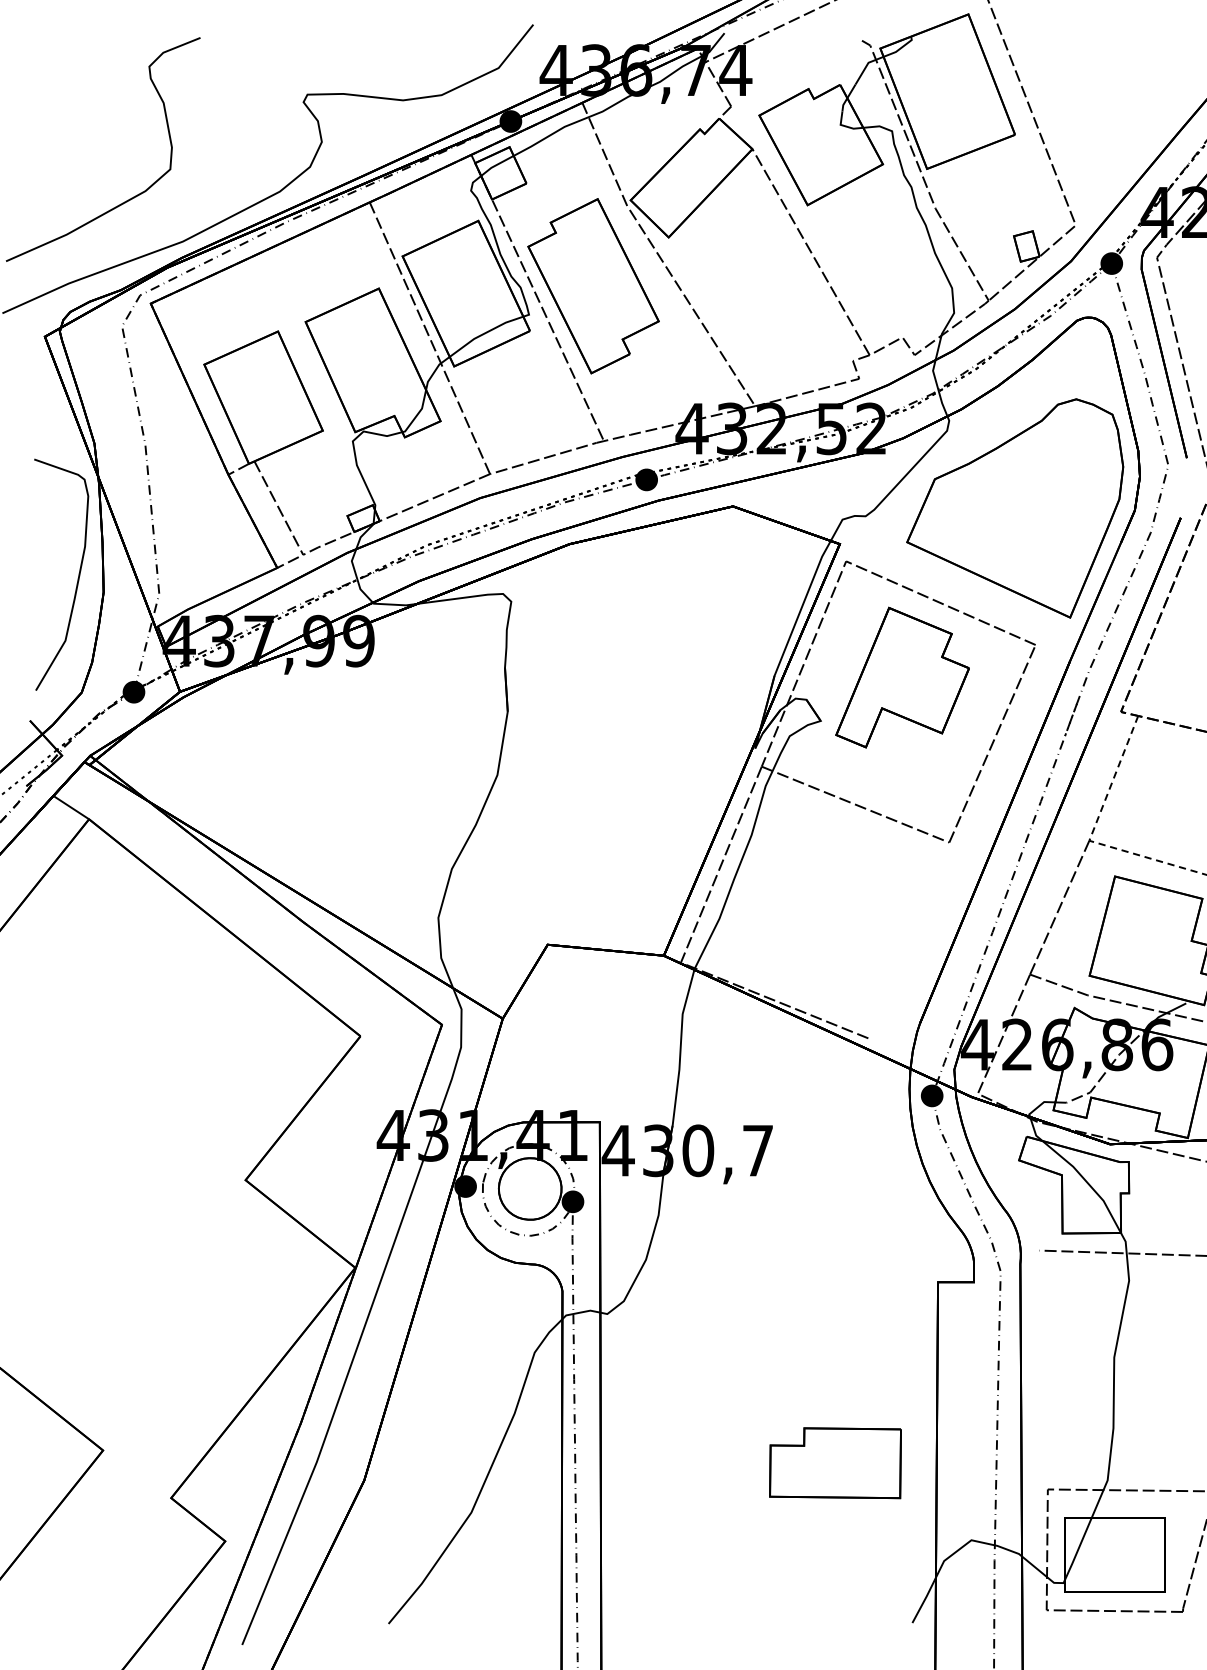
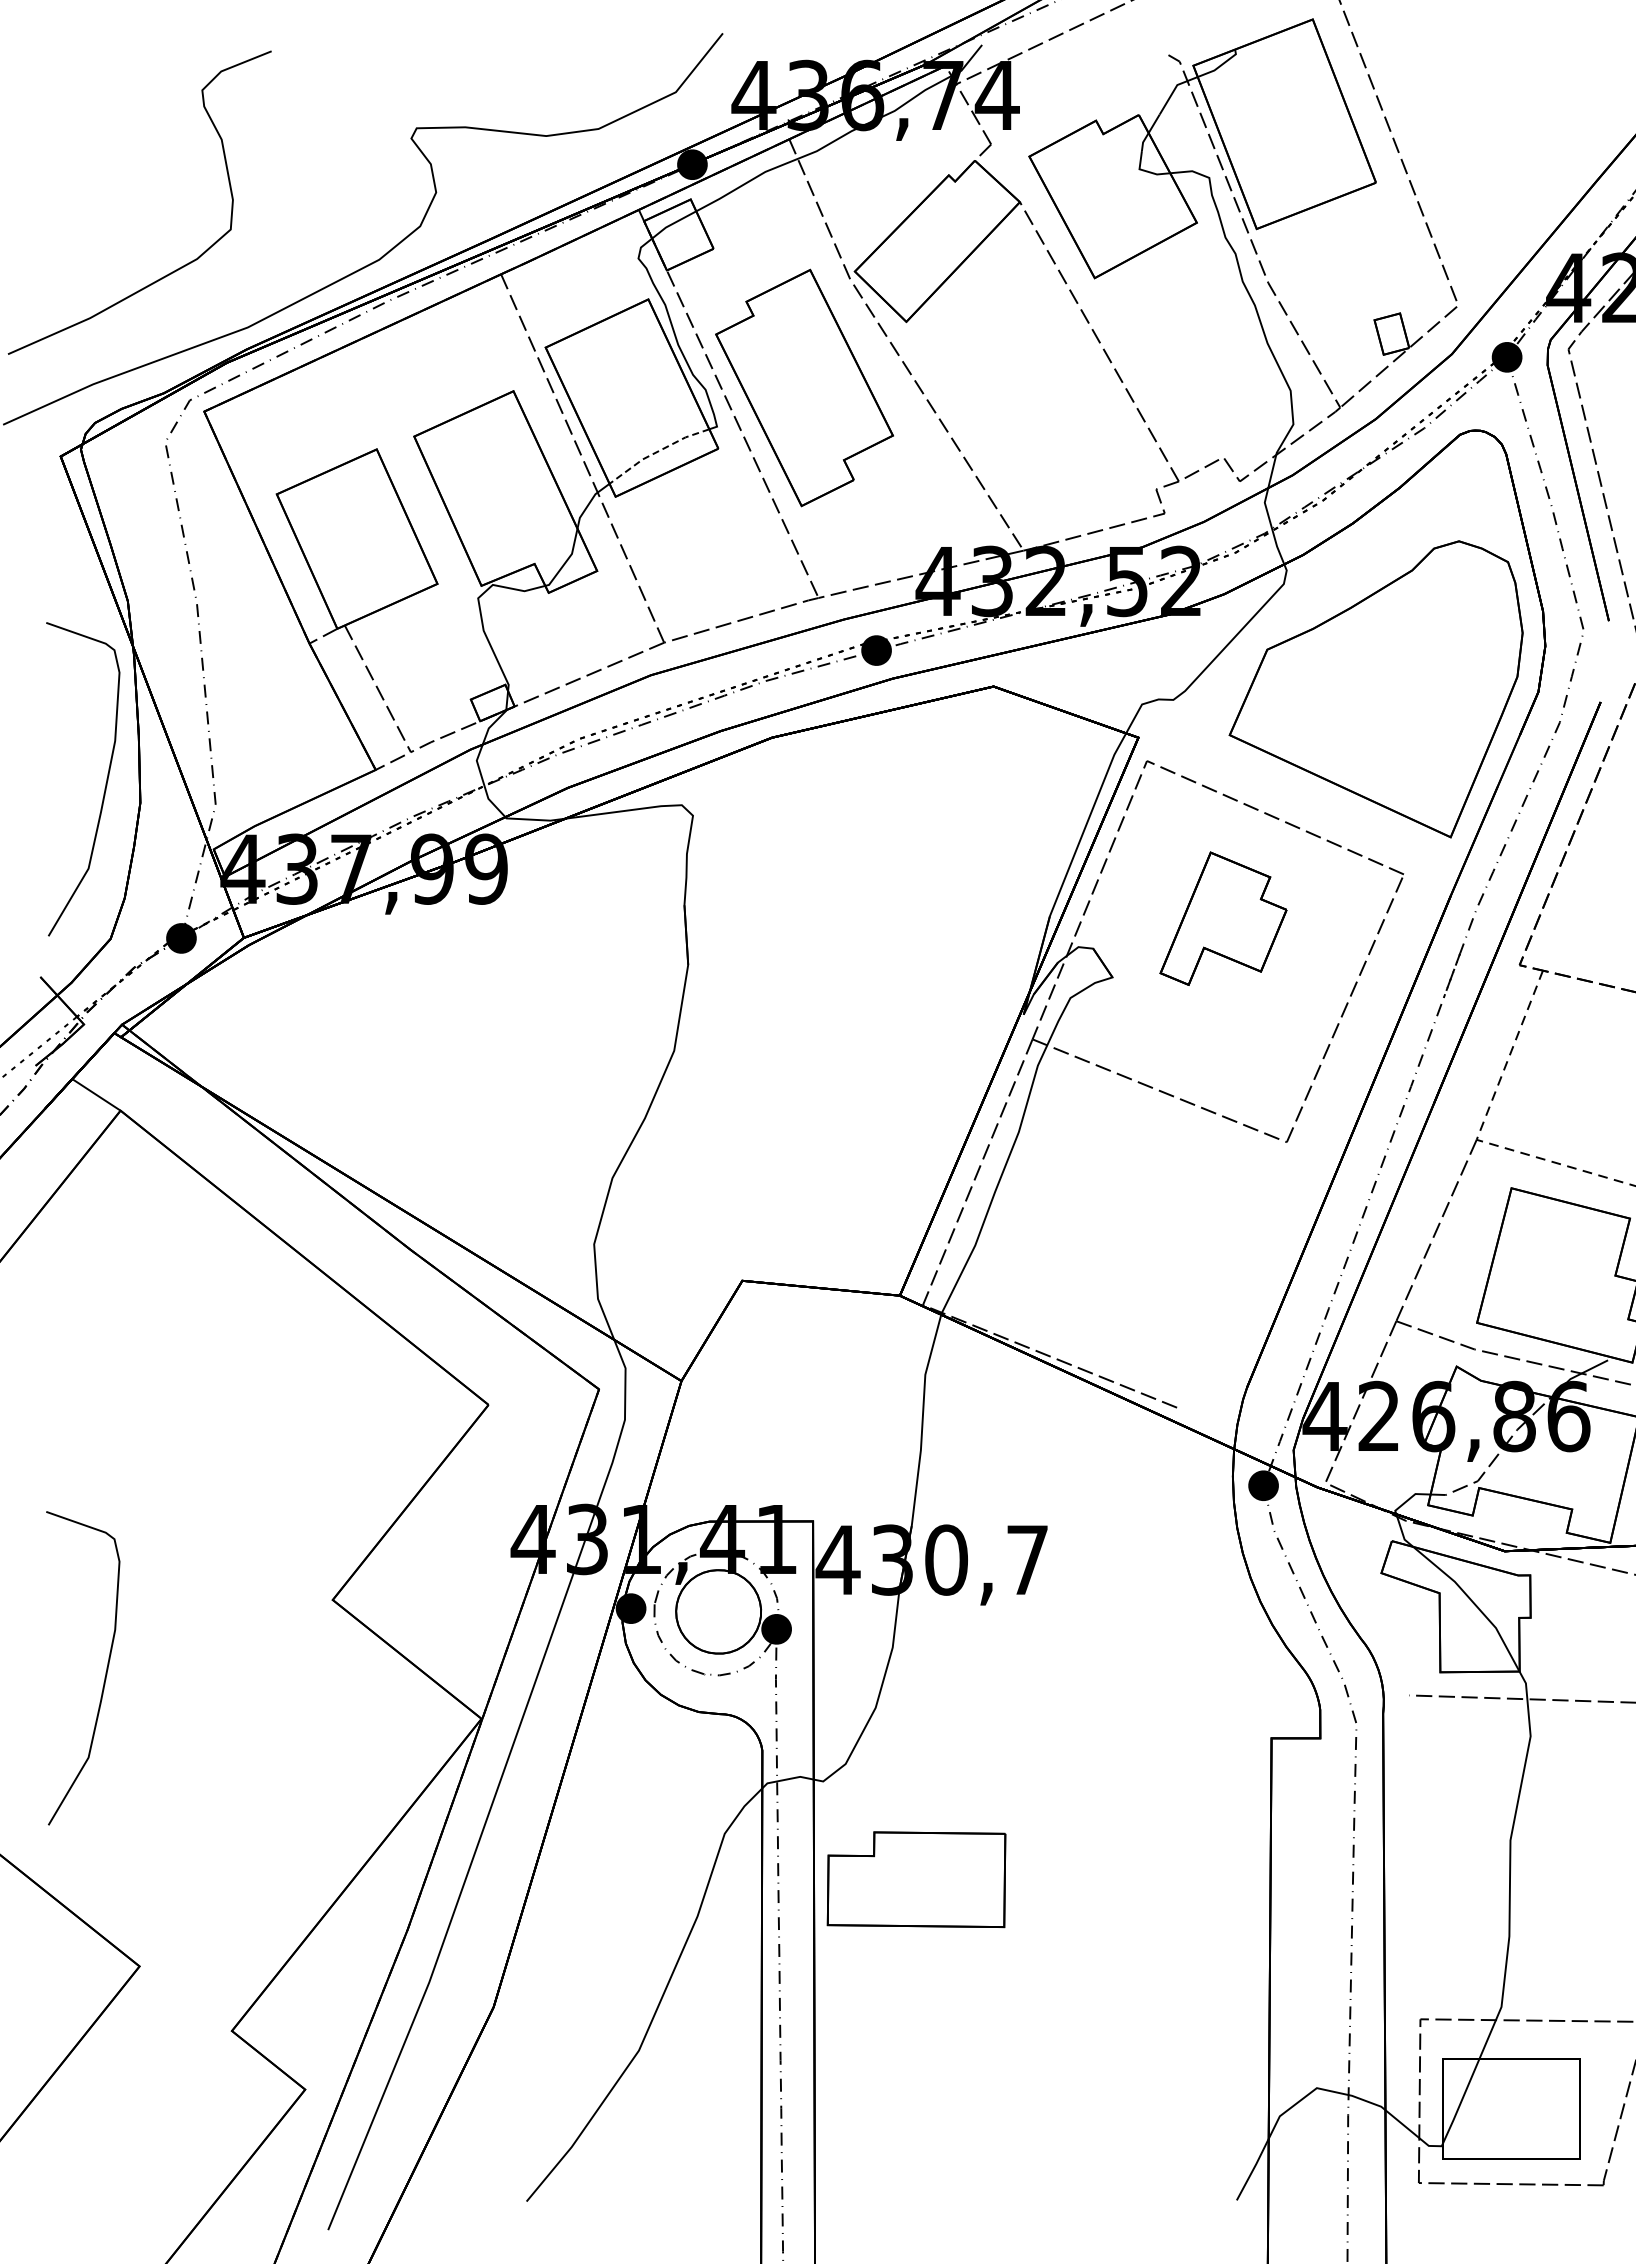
line: (484, 333) -> (656, 452), solid -> dashed
part: (902, 677) -> (1223, 918), size x0.7
curve: (77, 1233) -> (105, 1672), added
part: (835, 1463) -> (916, 1879), moved

